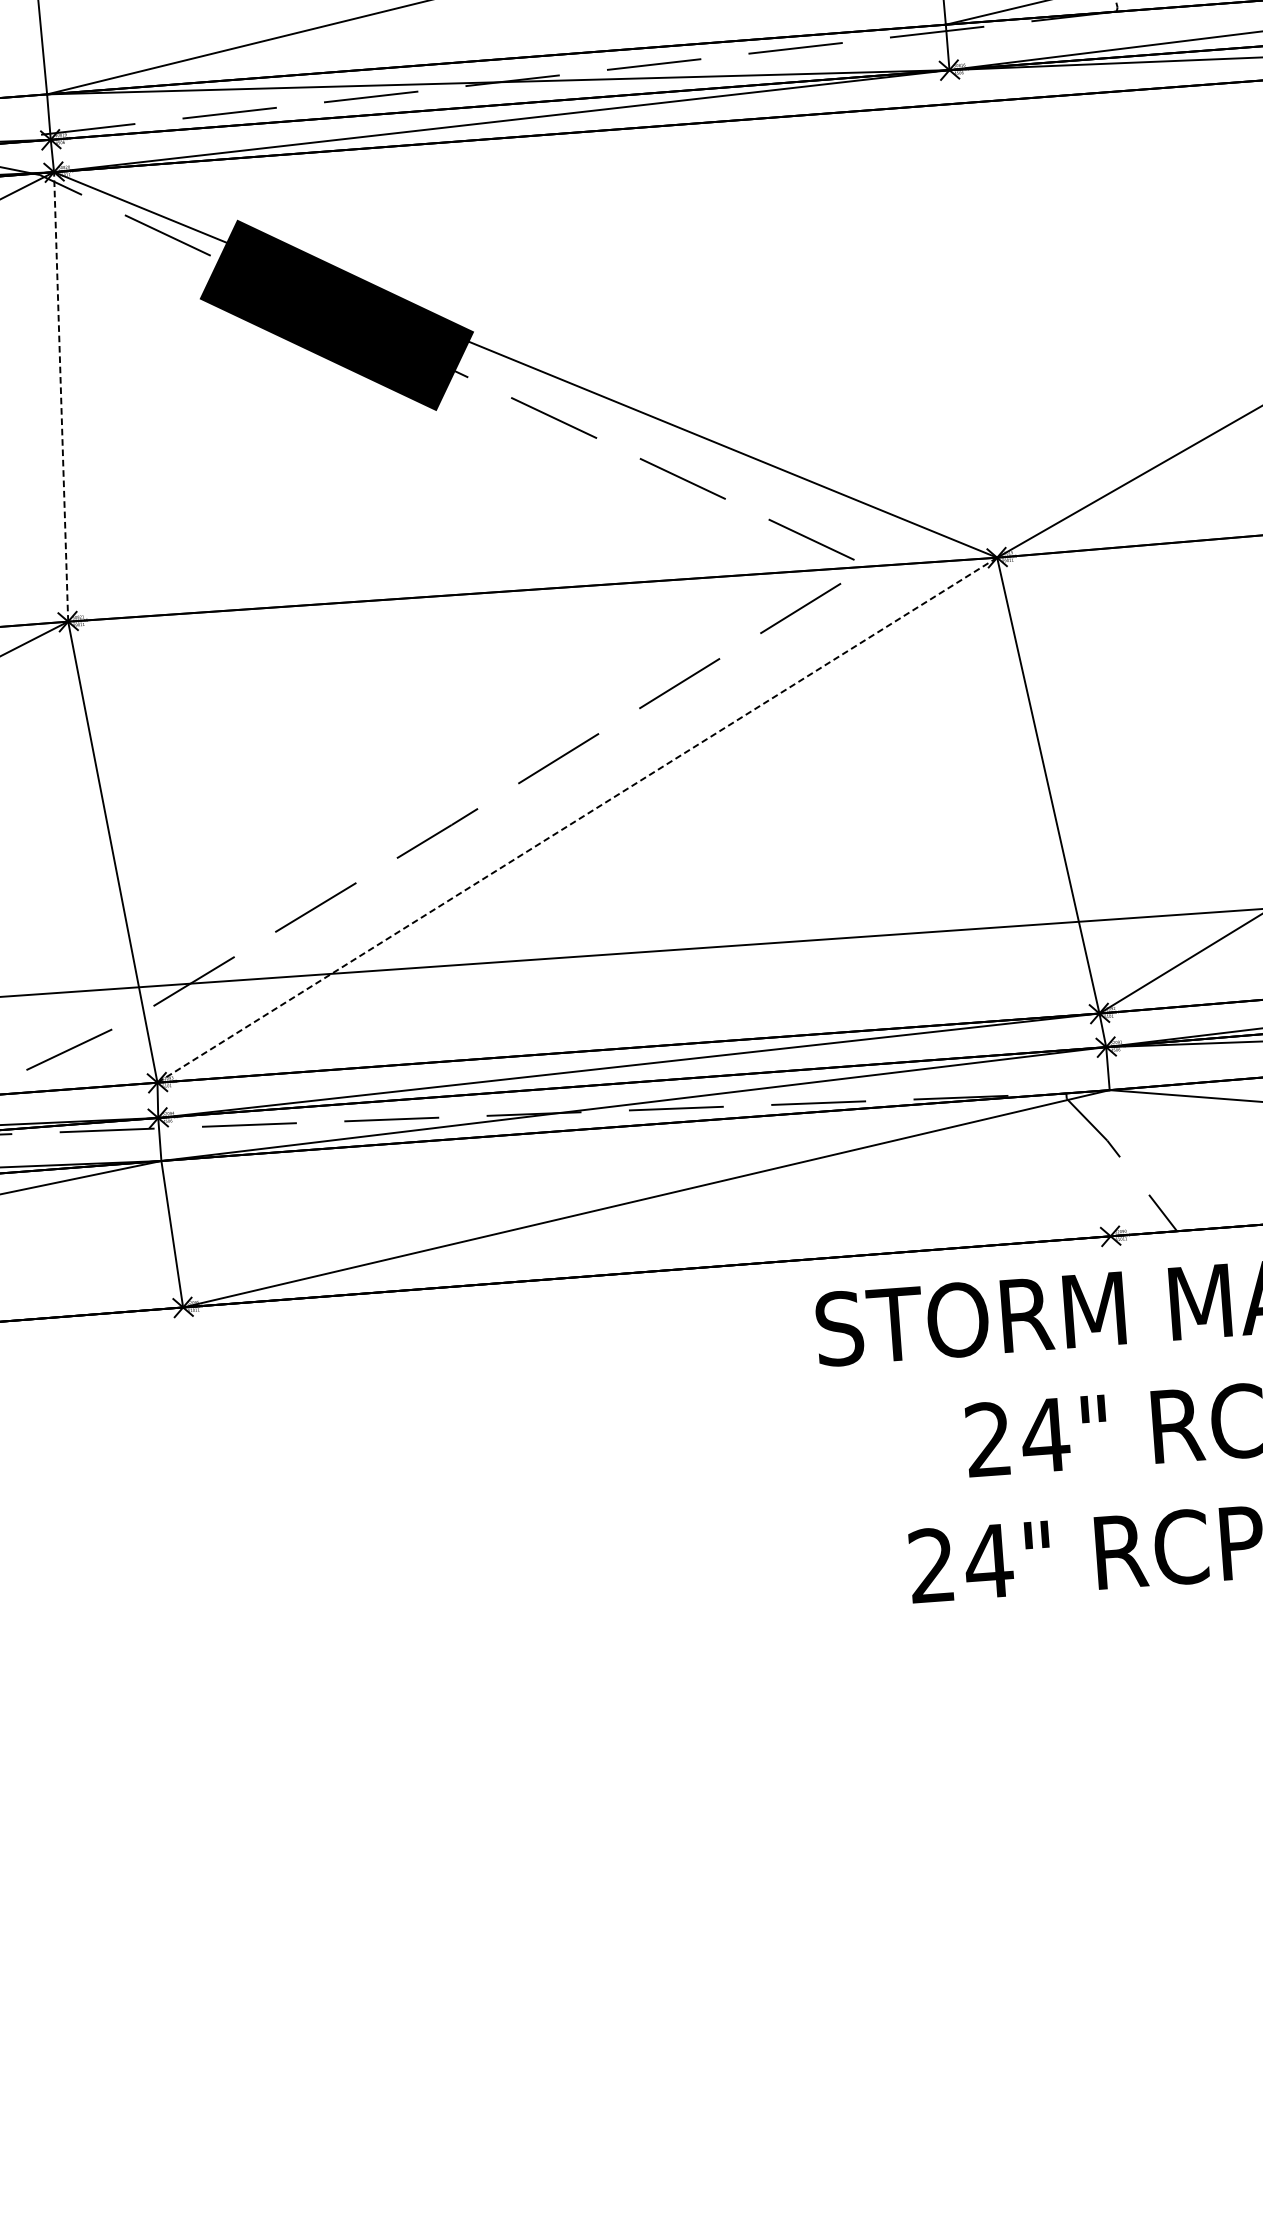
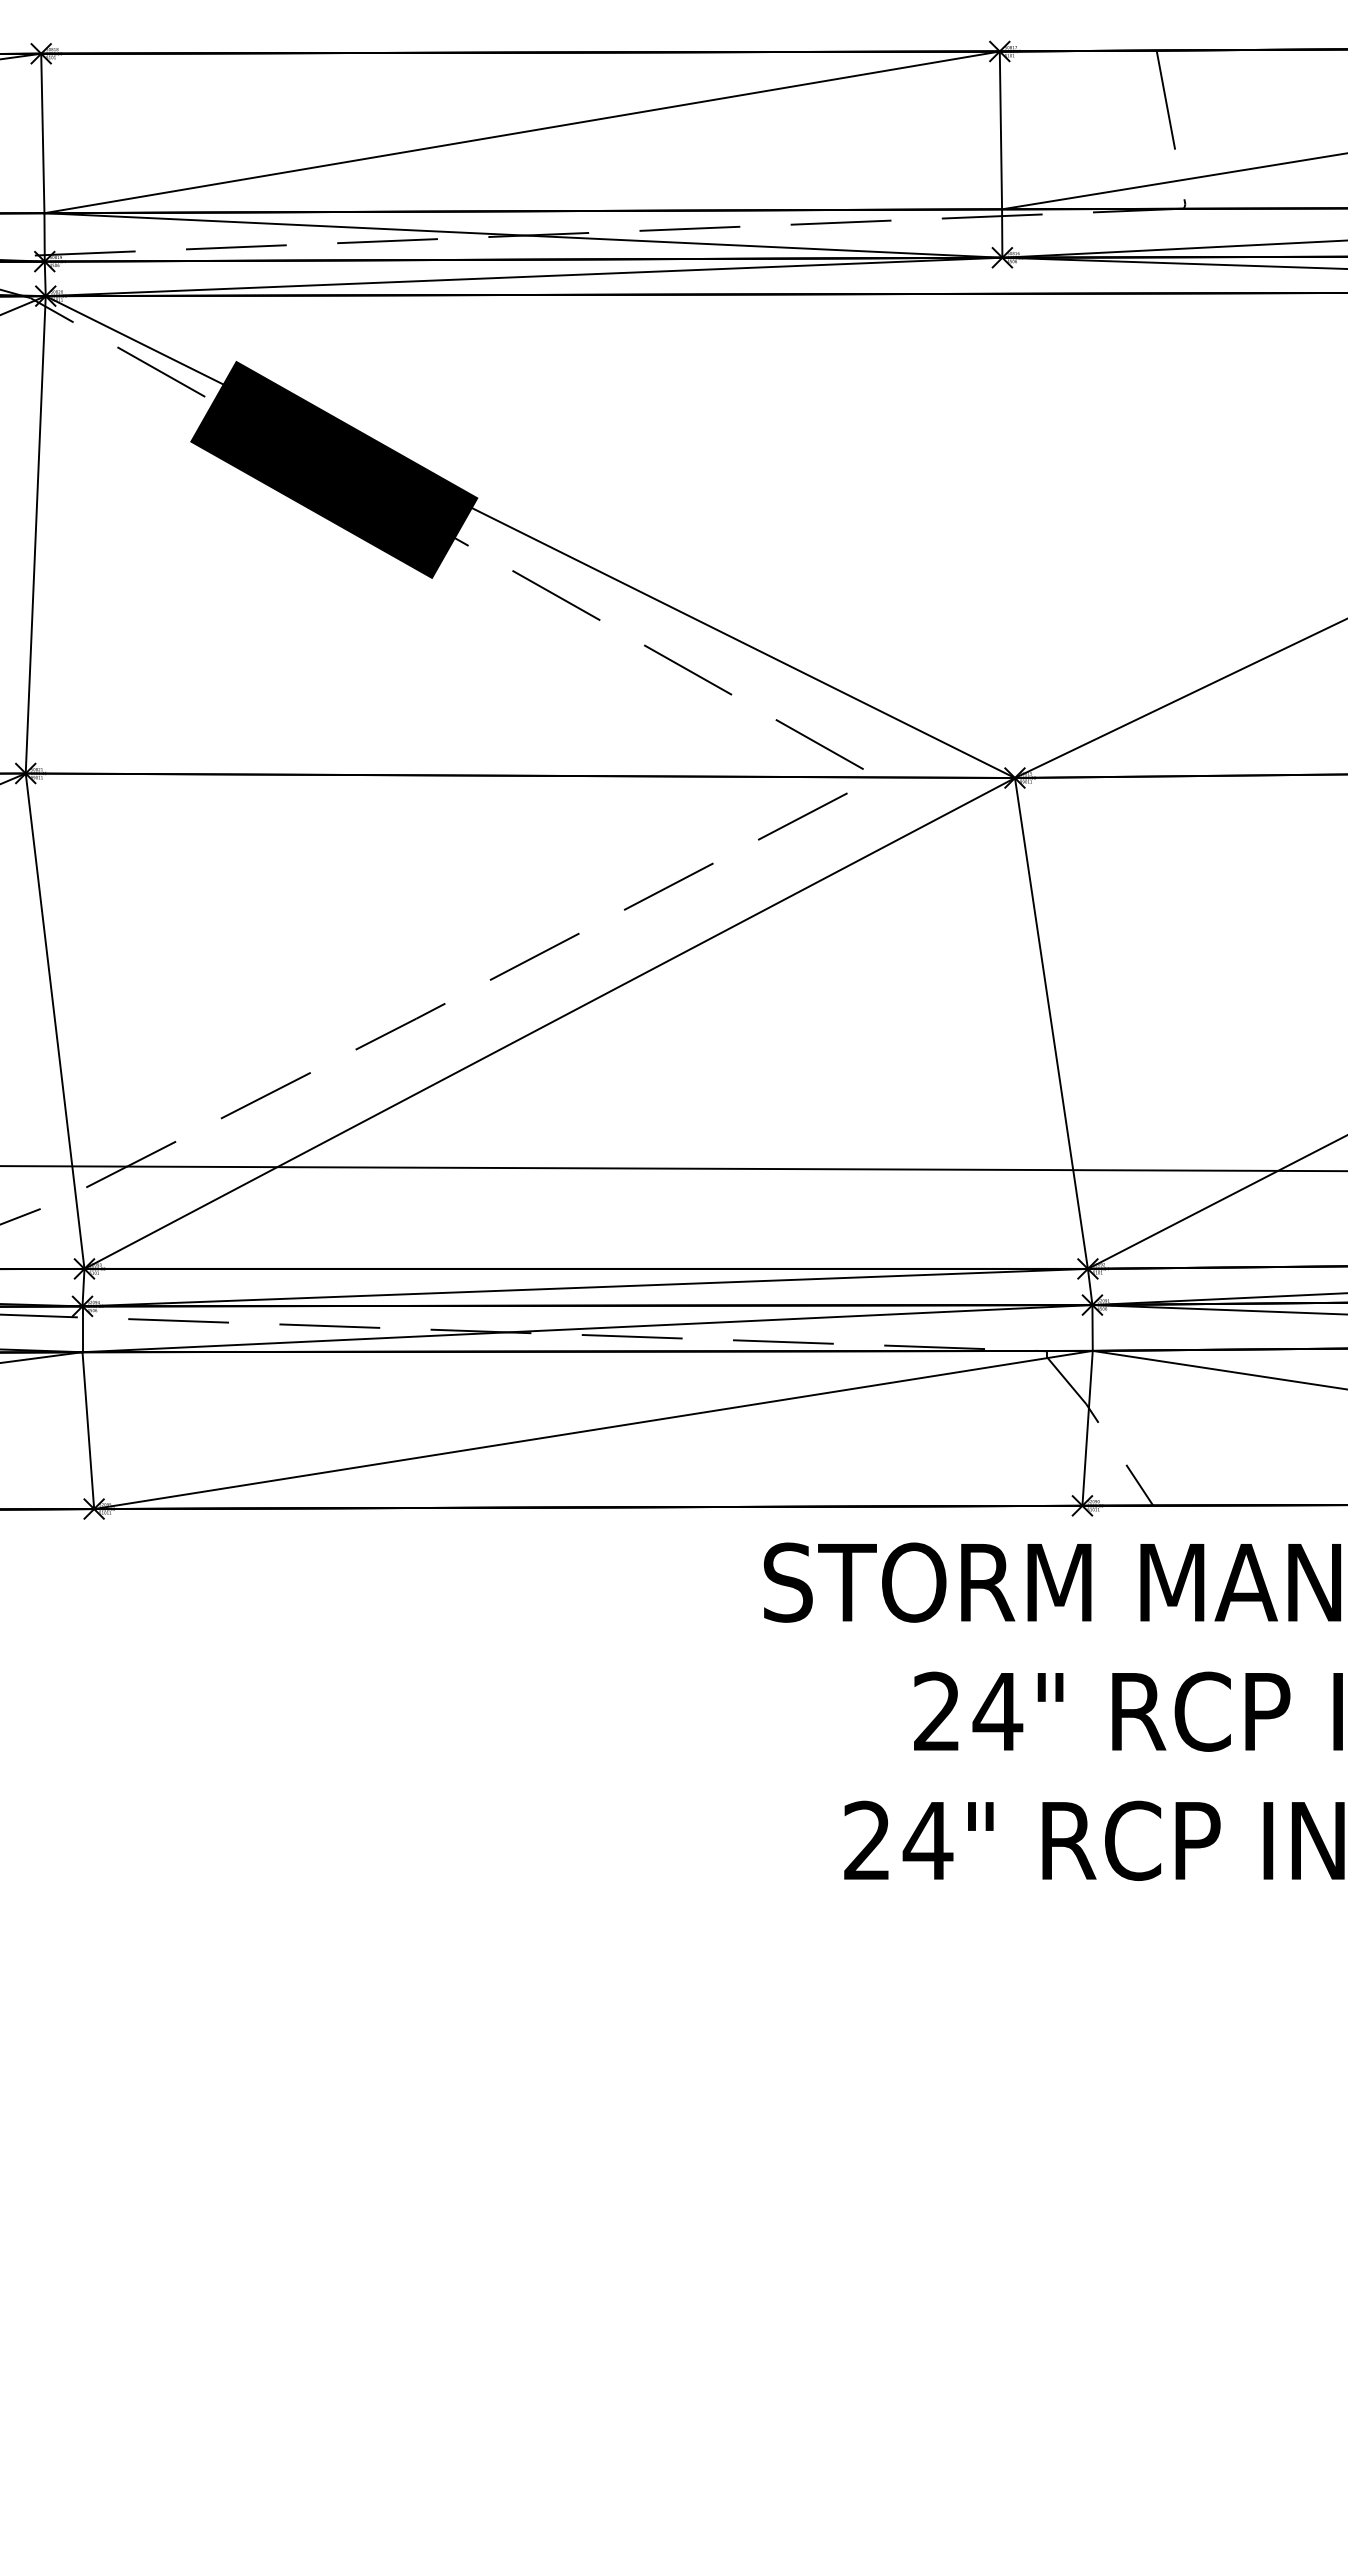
line: (60, 396) -> (35, 534), dashed -> solid
line: (577, 820) -> (549, 1023), dashed -> solid
line: (1110, 1162) -> (1087, 1427), added

